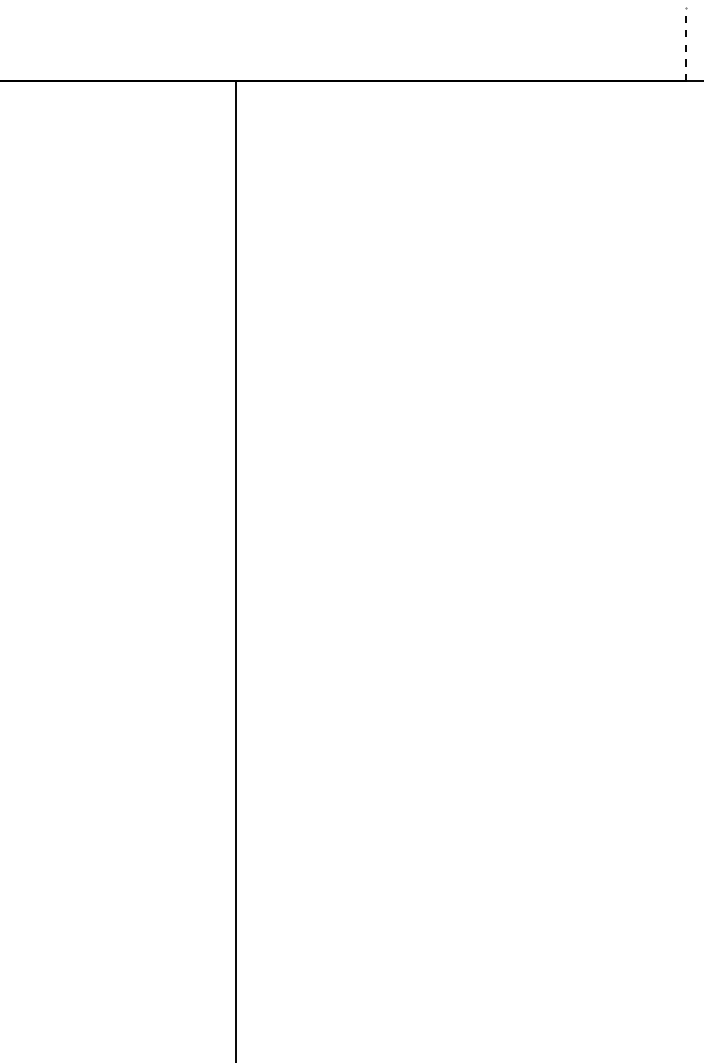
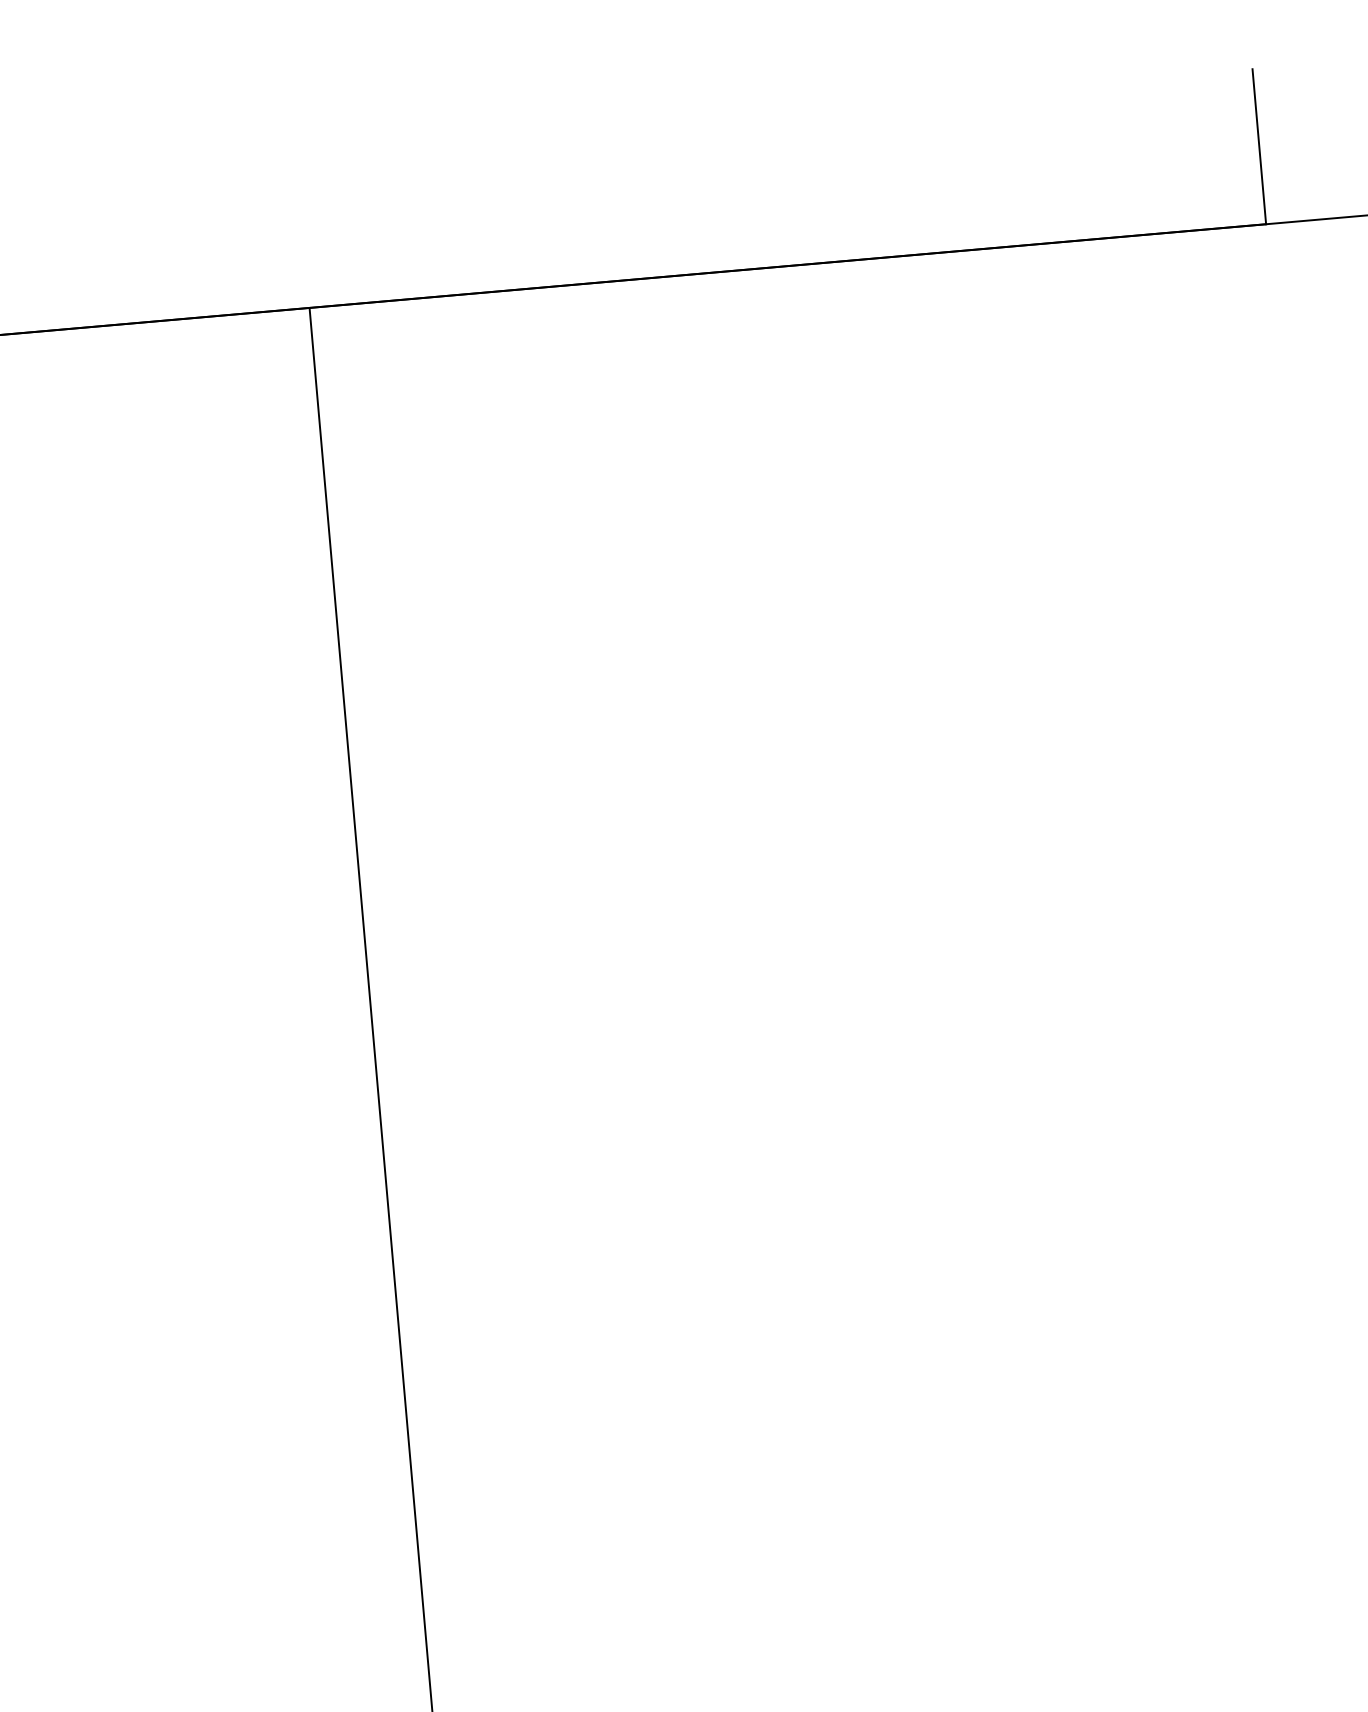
line: (685, 44) -> (1258, 146), dashed -> solid

